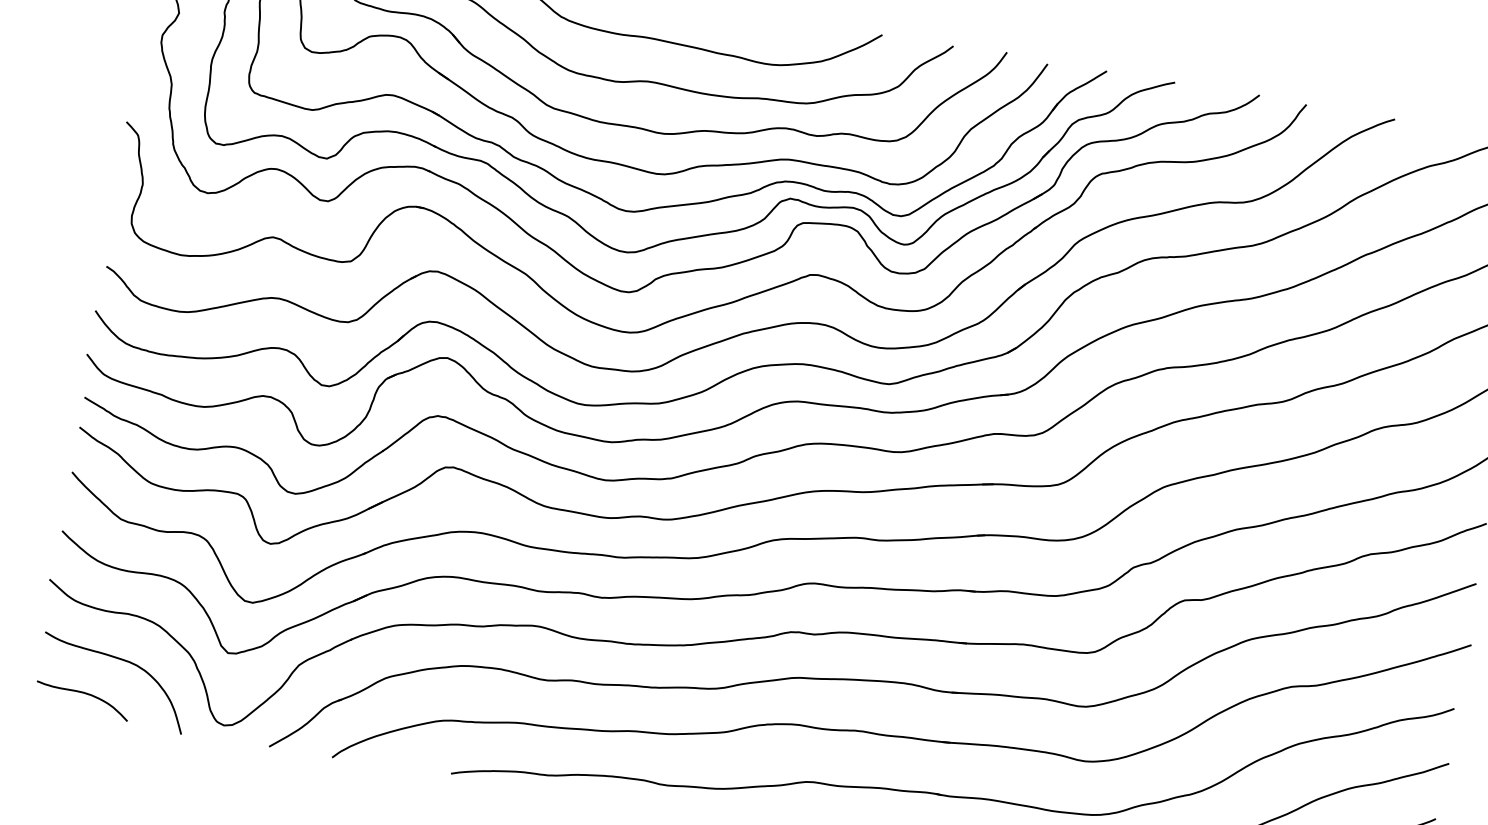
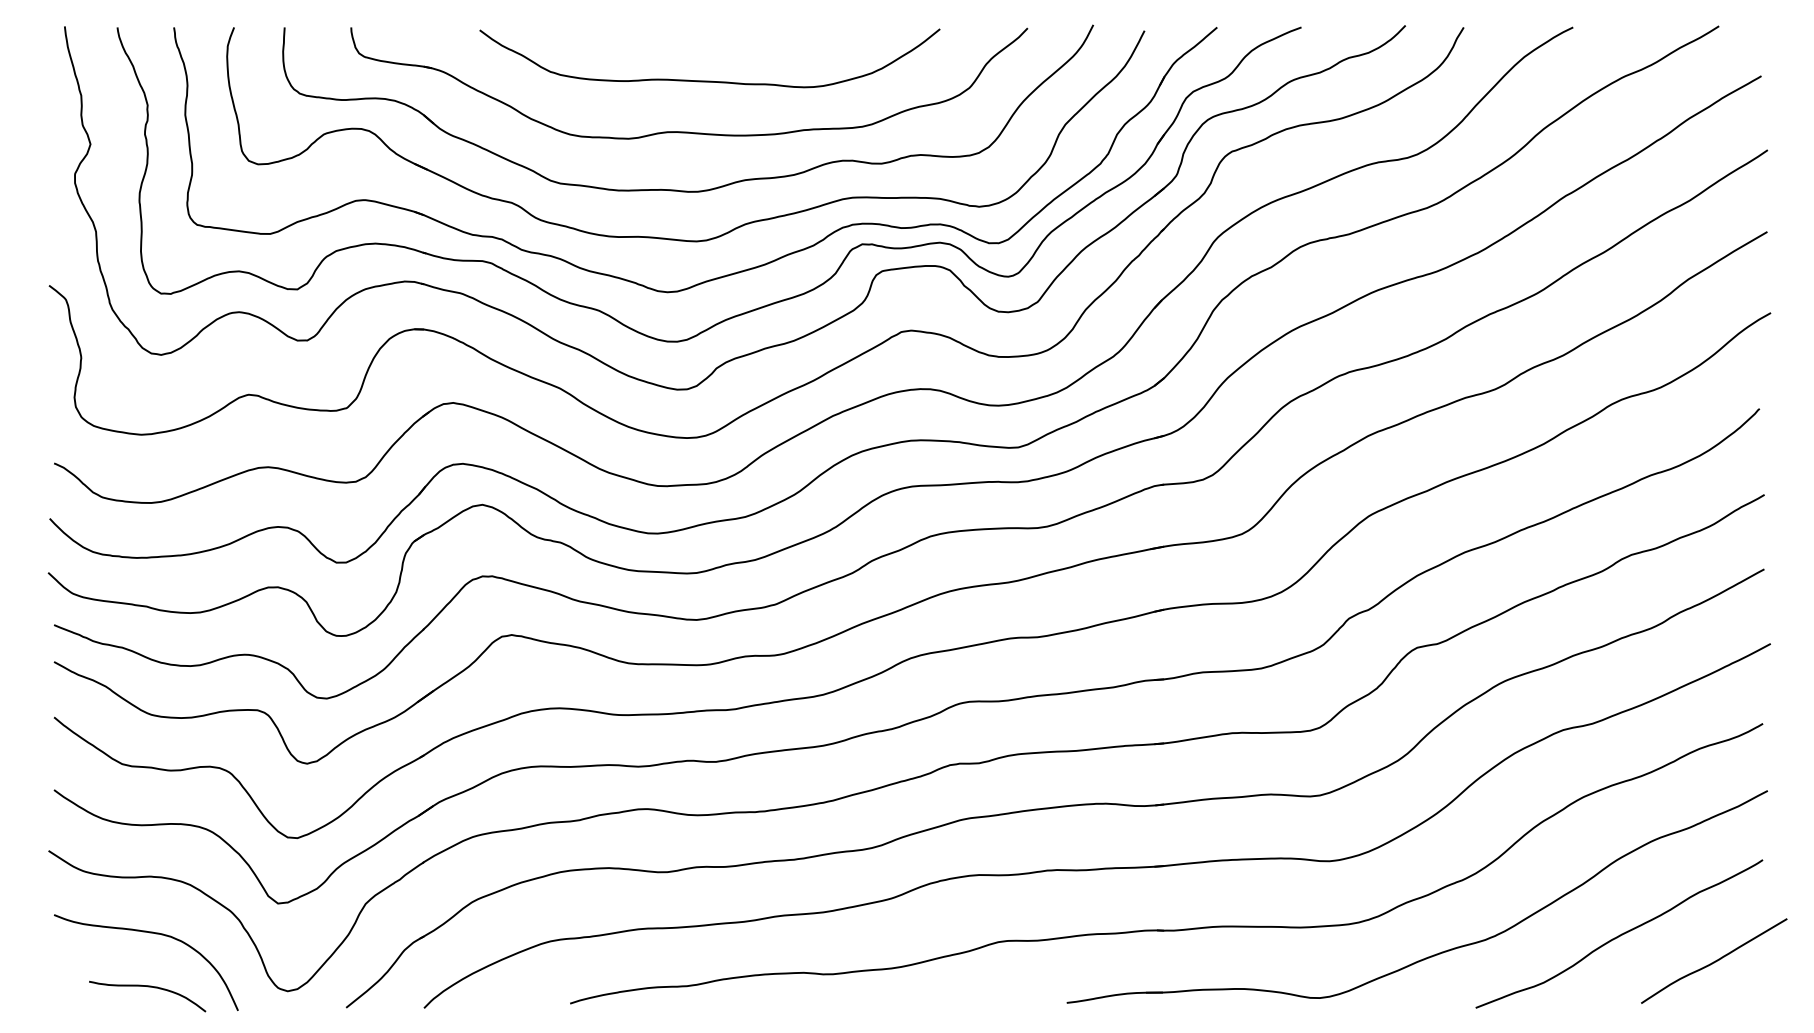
curve: (83, 693) -> (147, 987), moved

